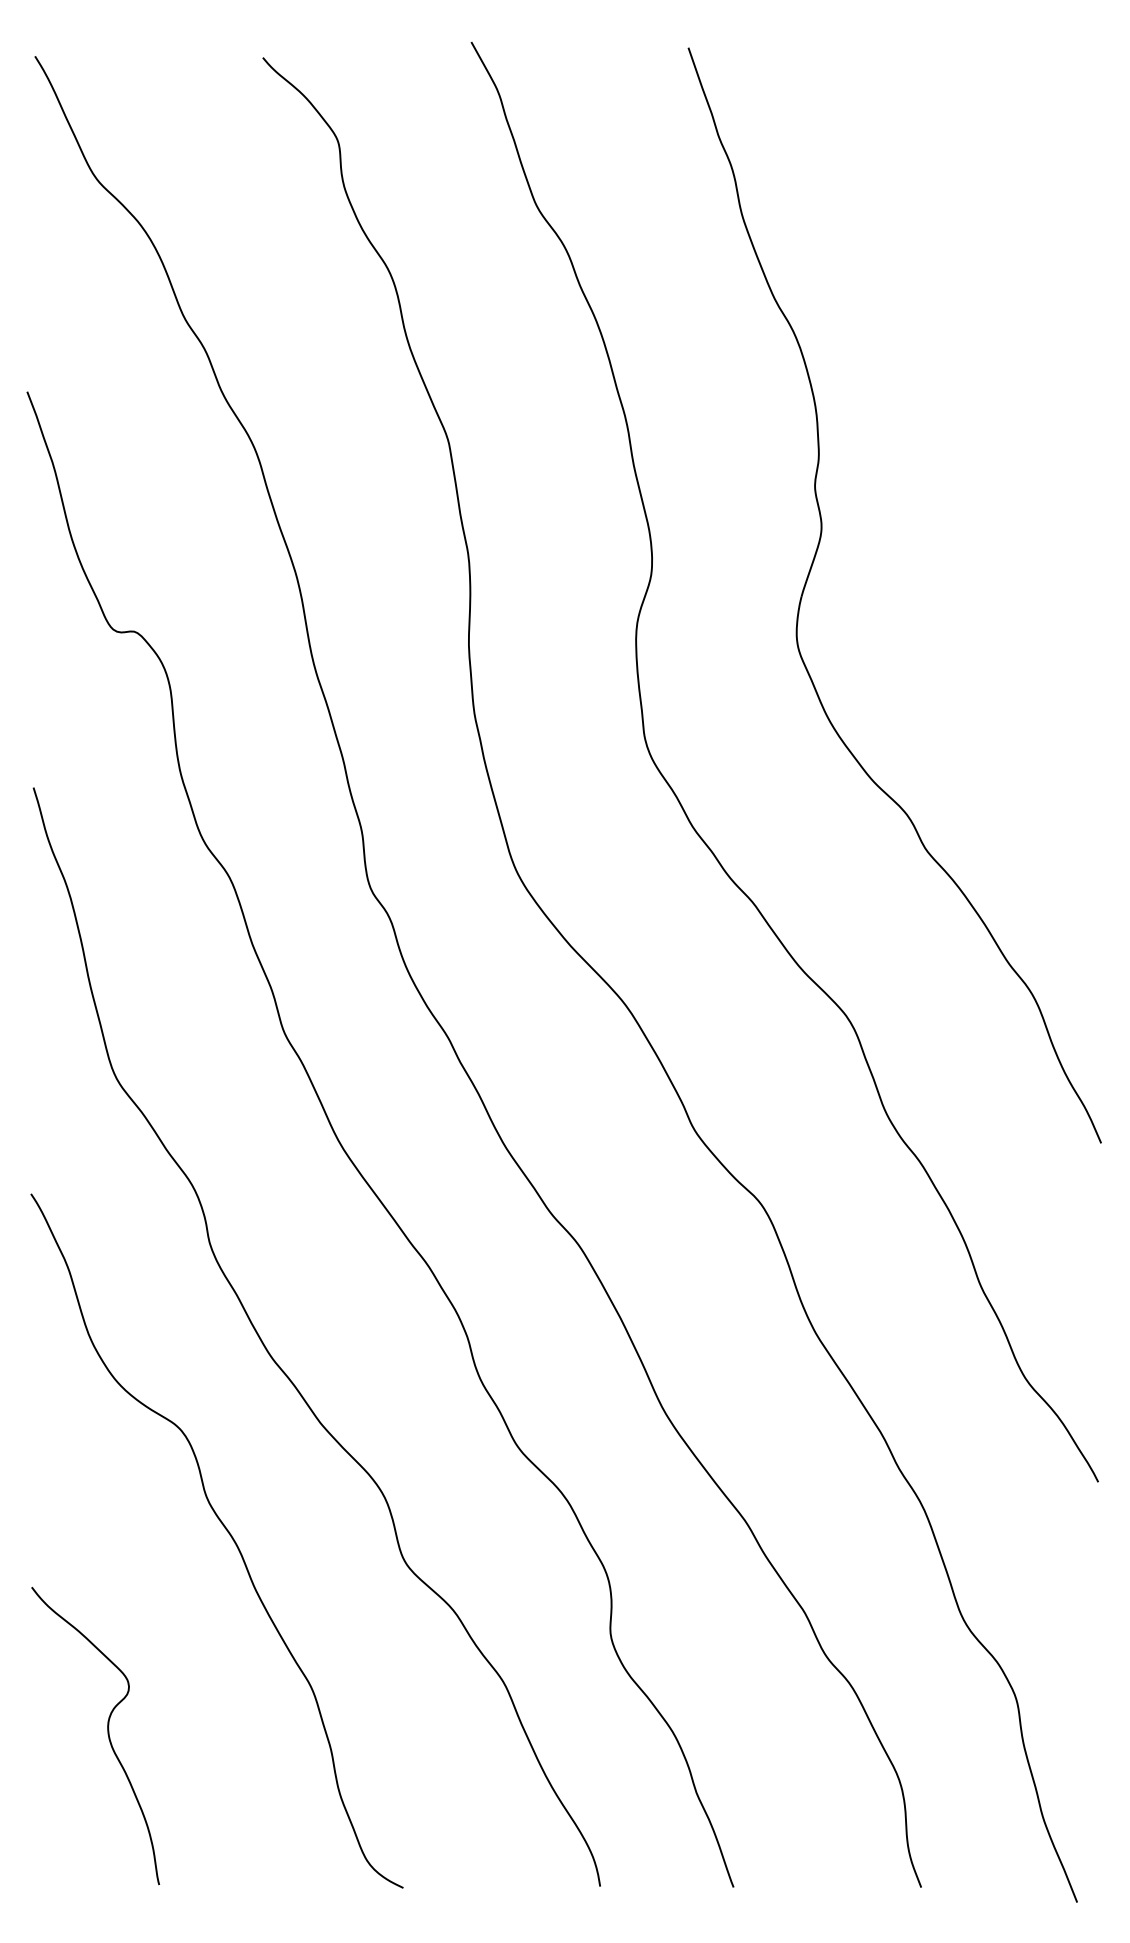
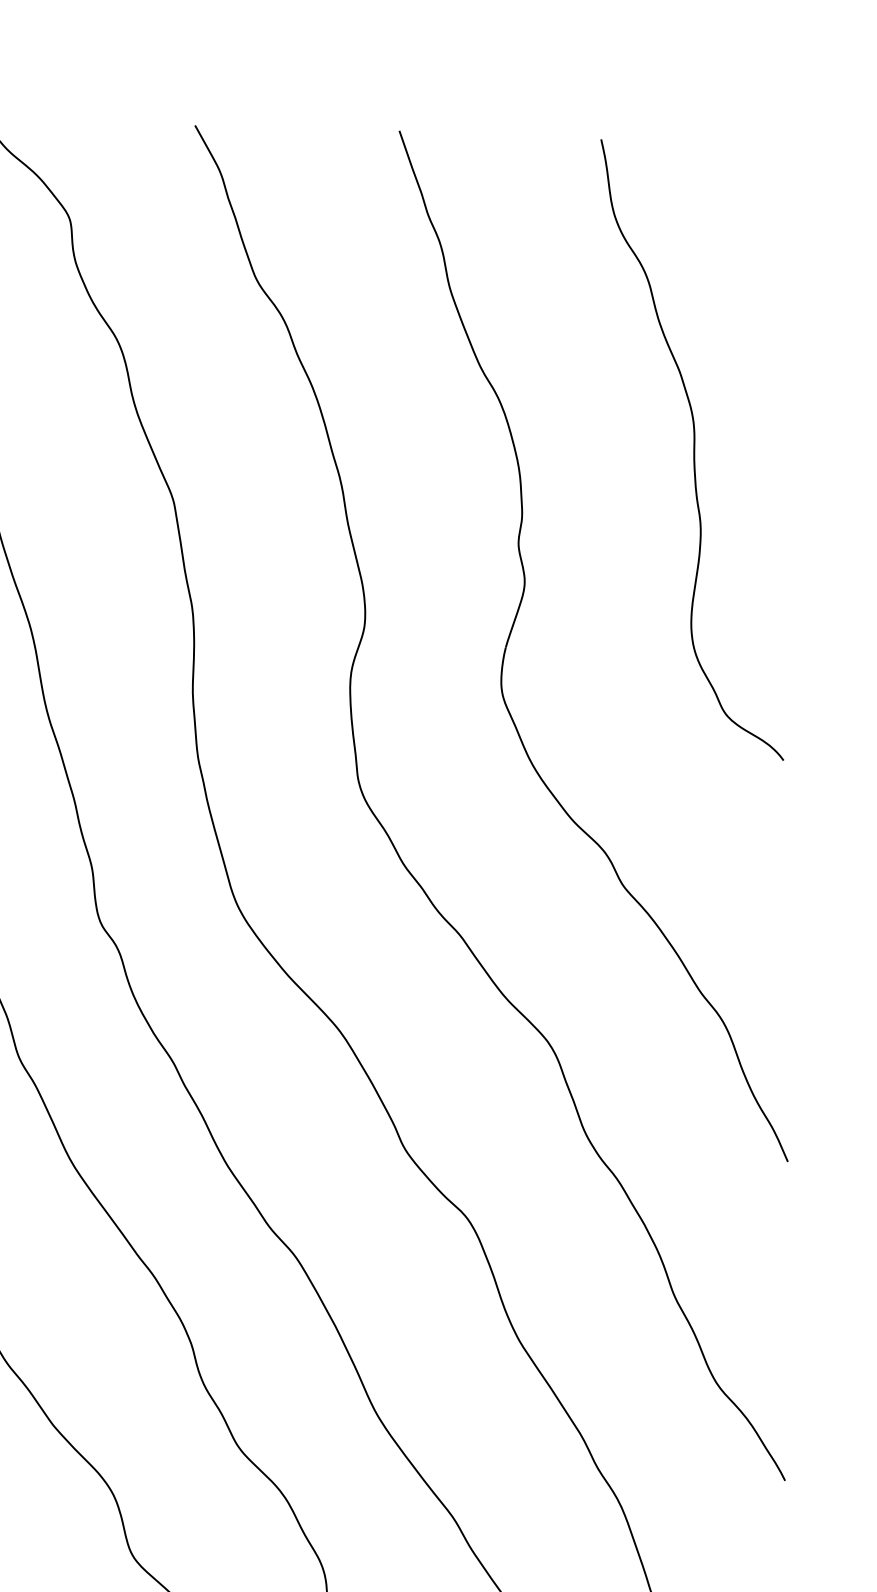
curve: (1000, 386) -> (693, 449), added

